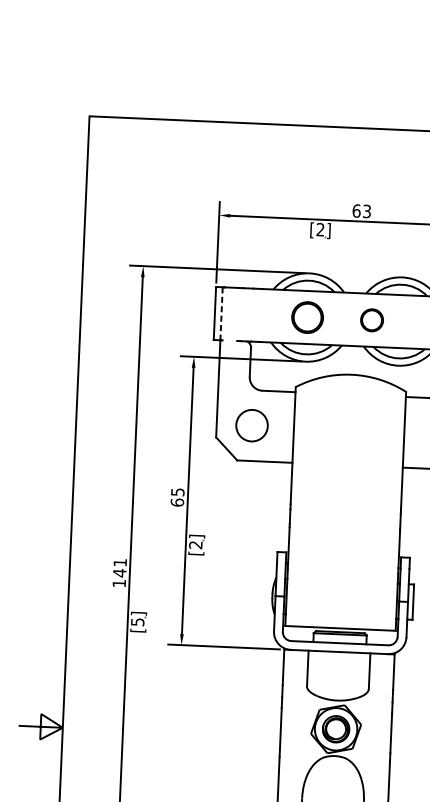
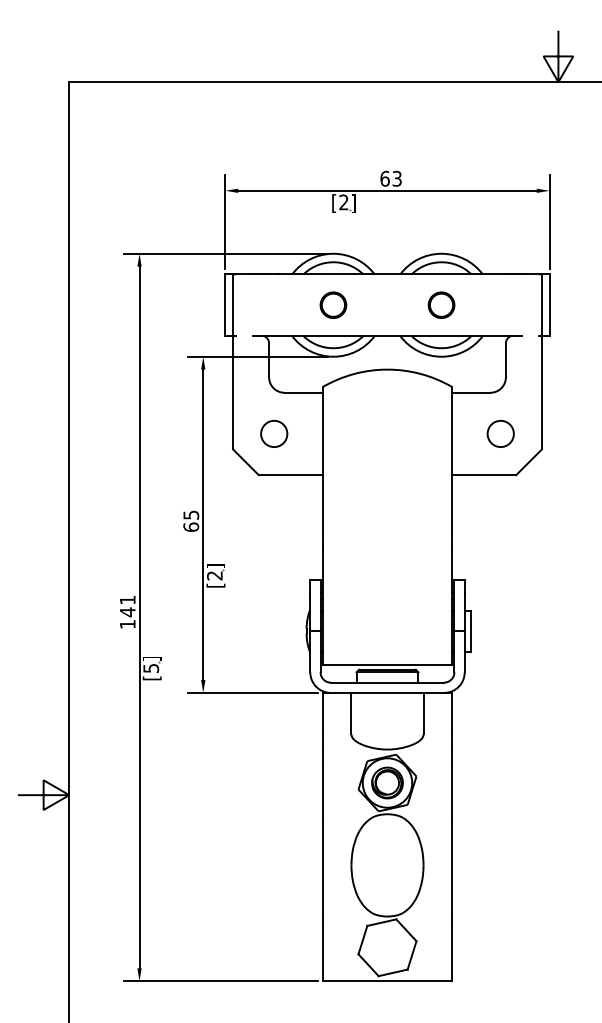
line: (221, 313) -> (233, 305), dashed -> solid
part: (307, 316) -> (333, 304), size x0.71
part: (372, 319) -> (441, 304), moved
circle: (252, 425) -> (274, 433), size x0.71

